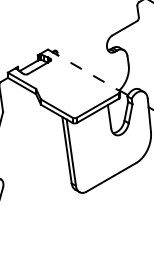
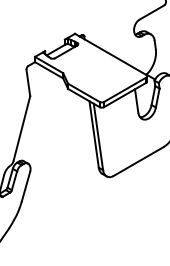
line: (84, 70) -> (111, 54), dashed -> solid

